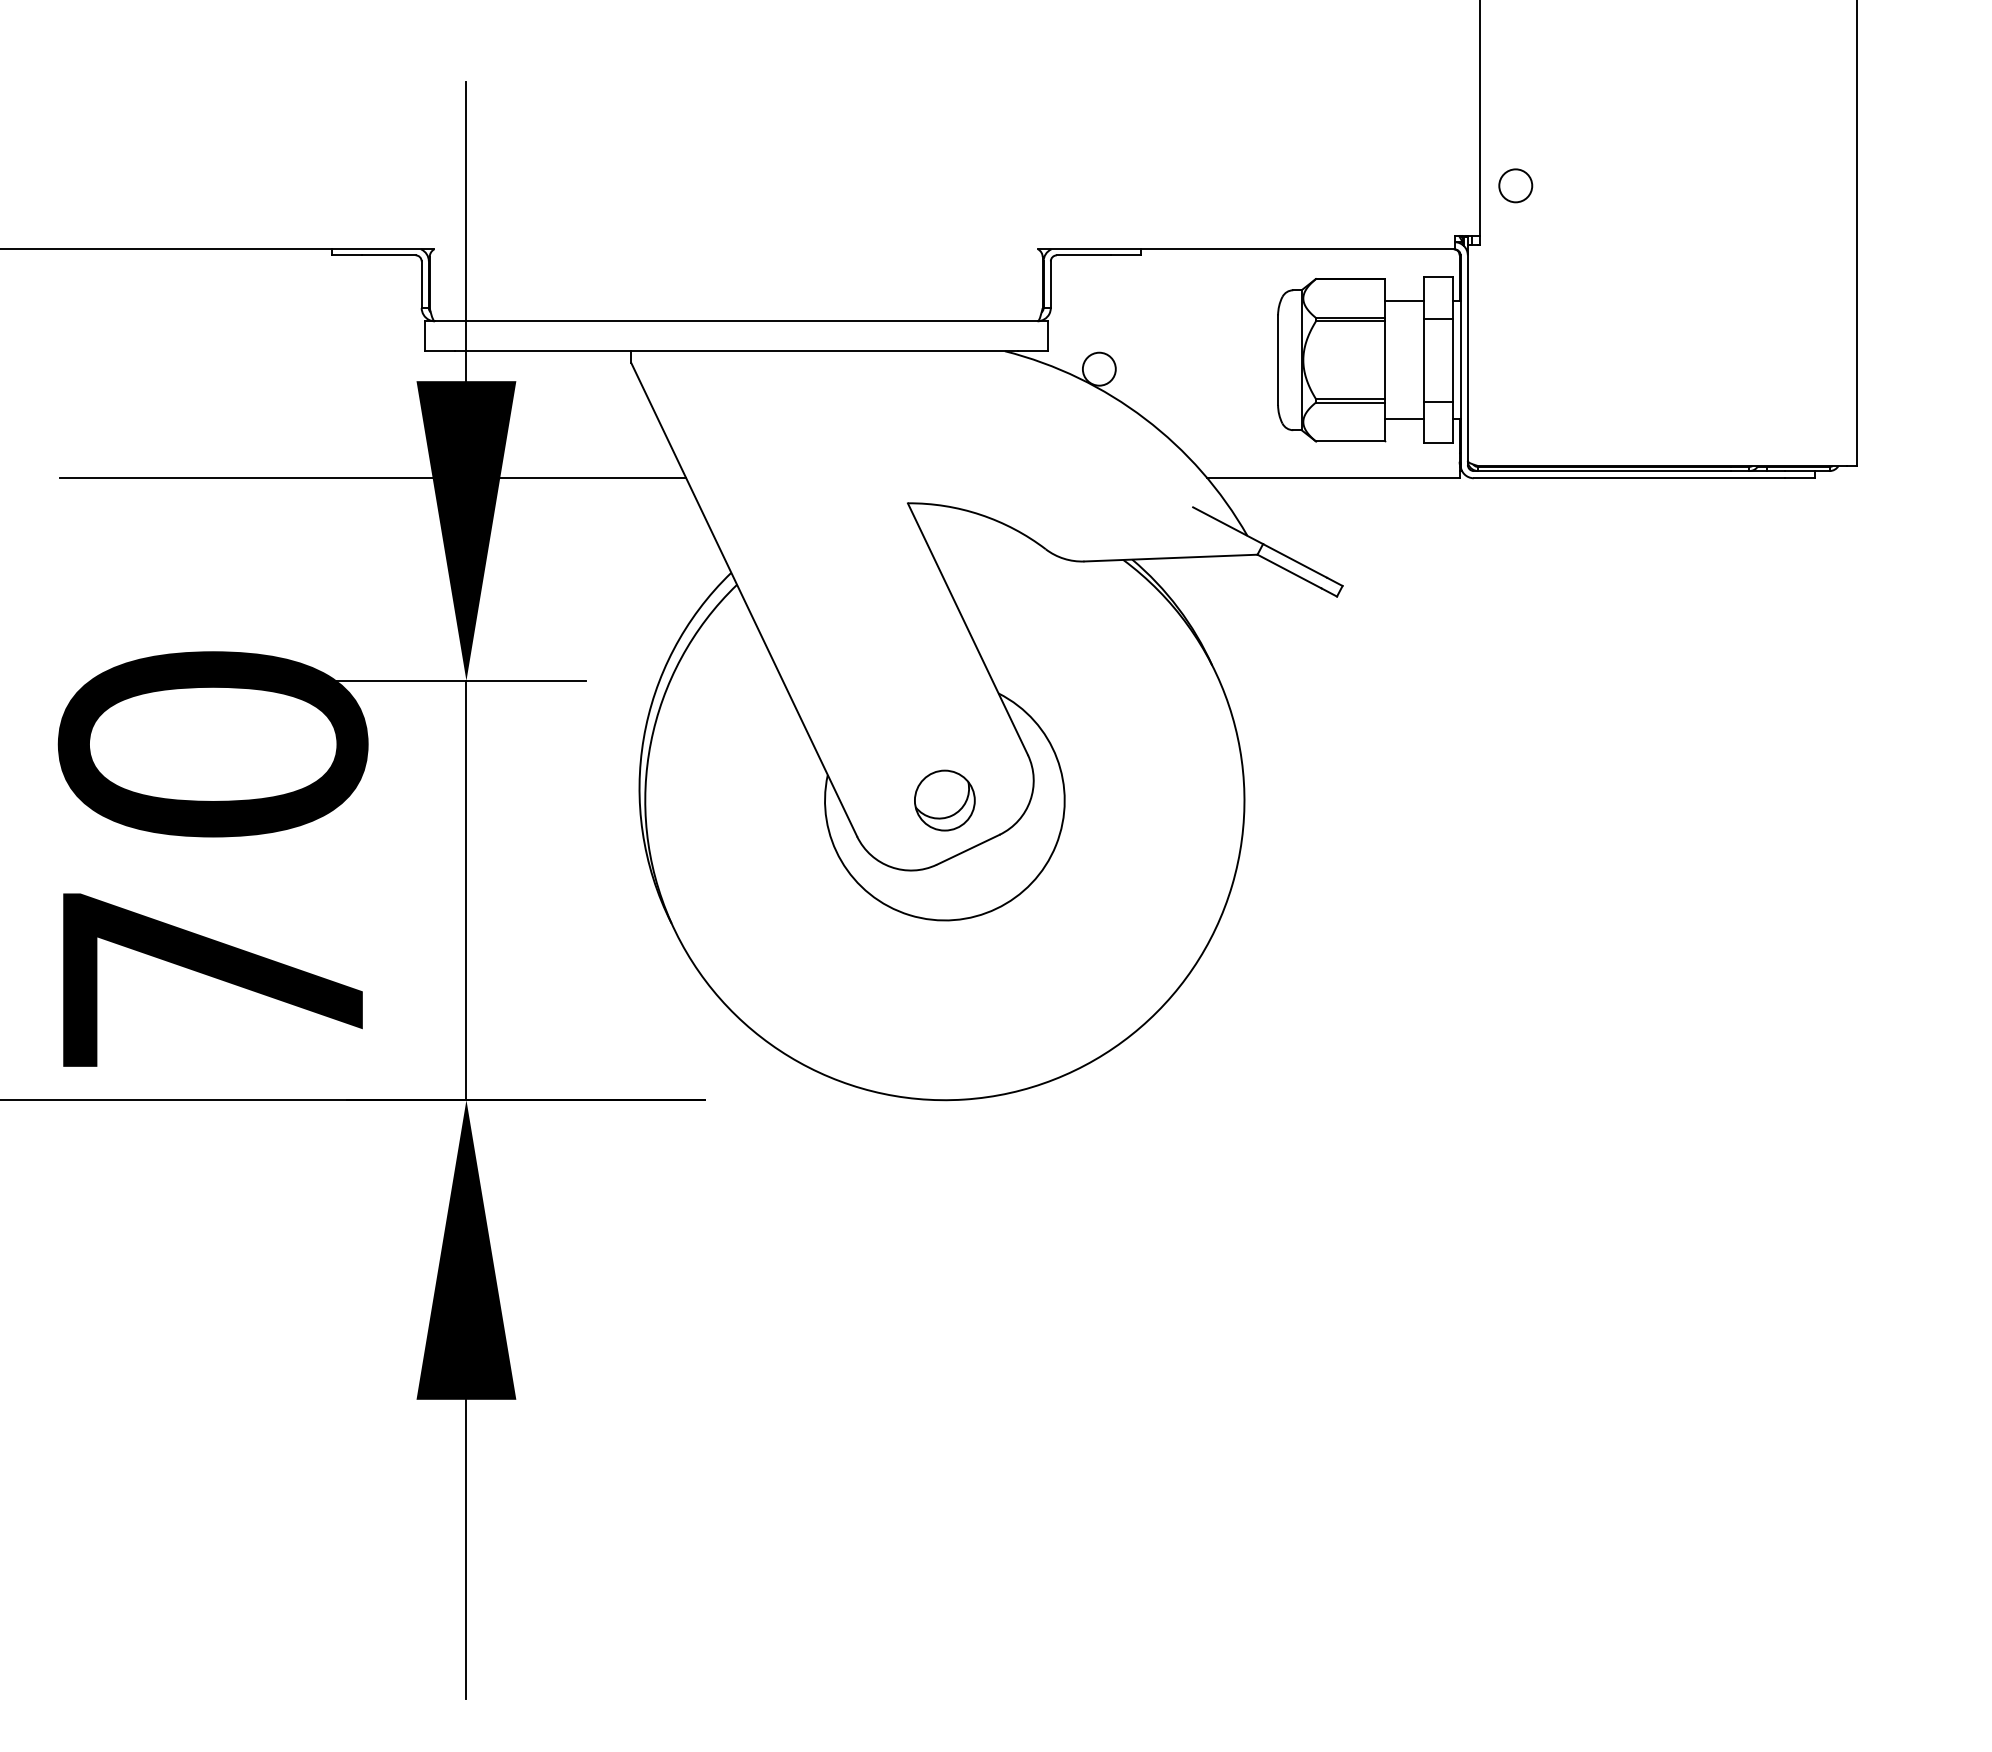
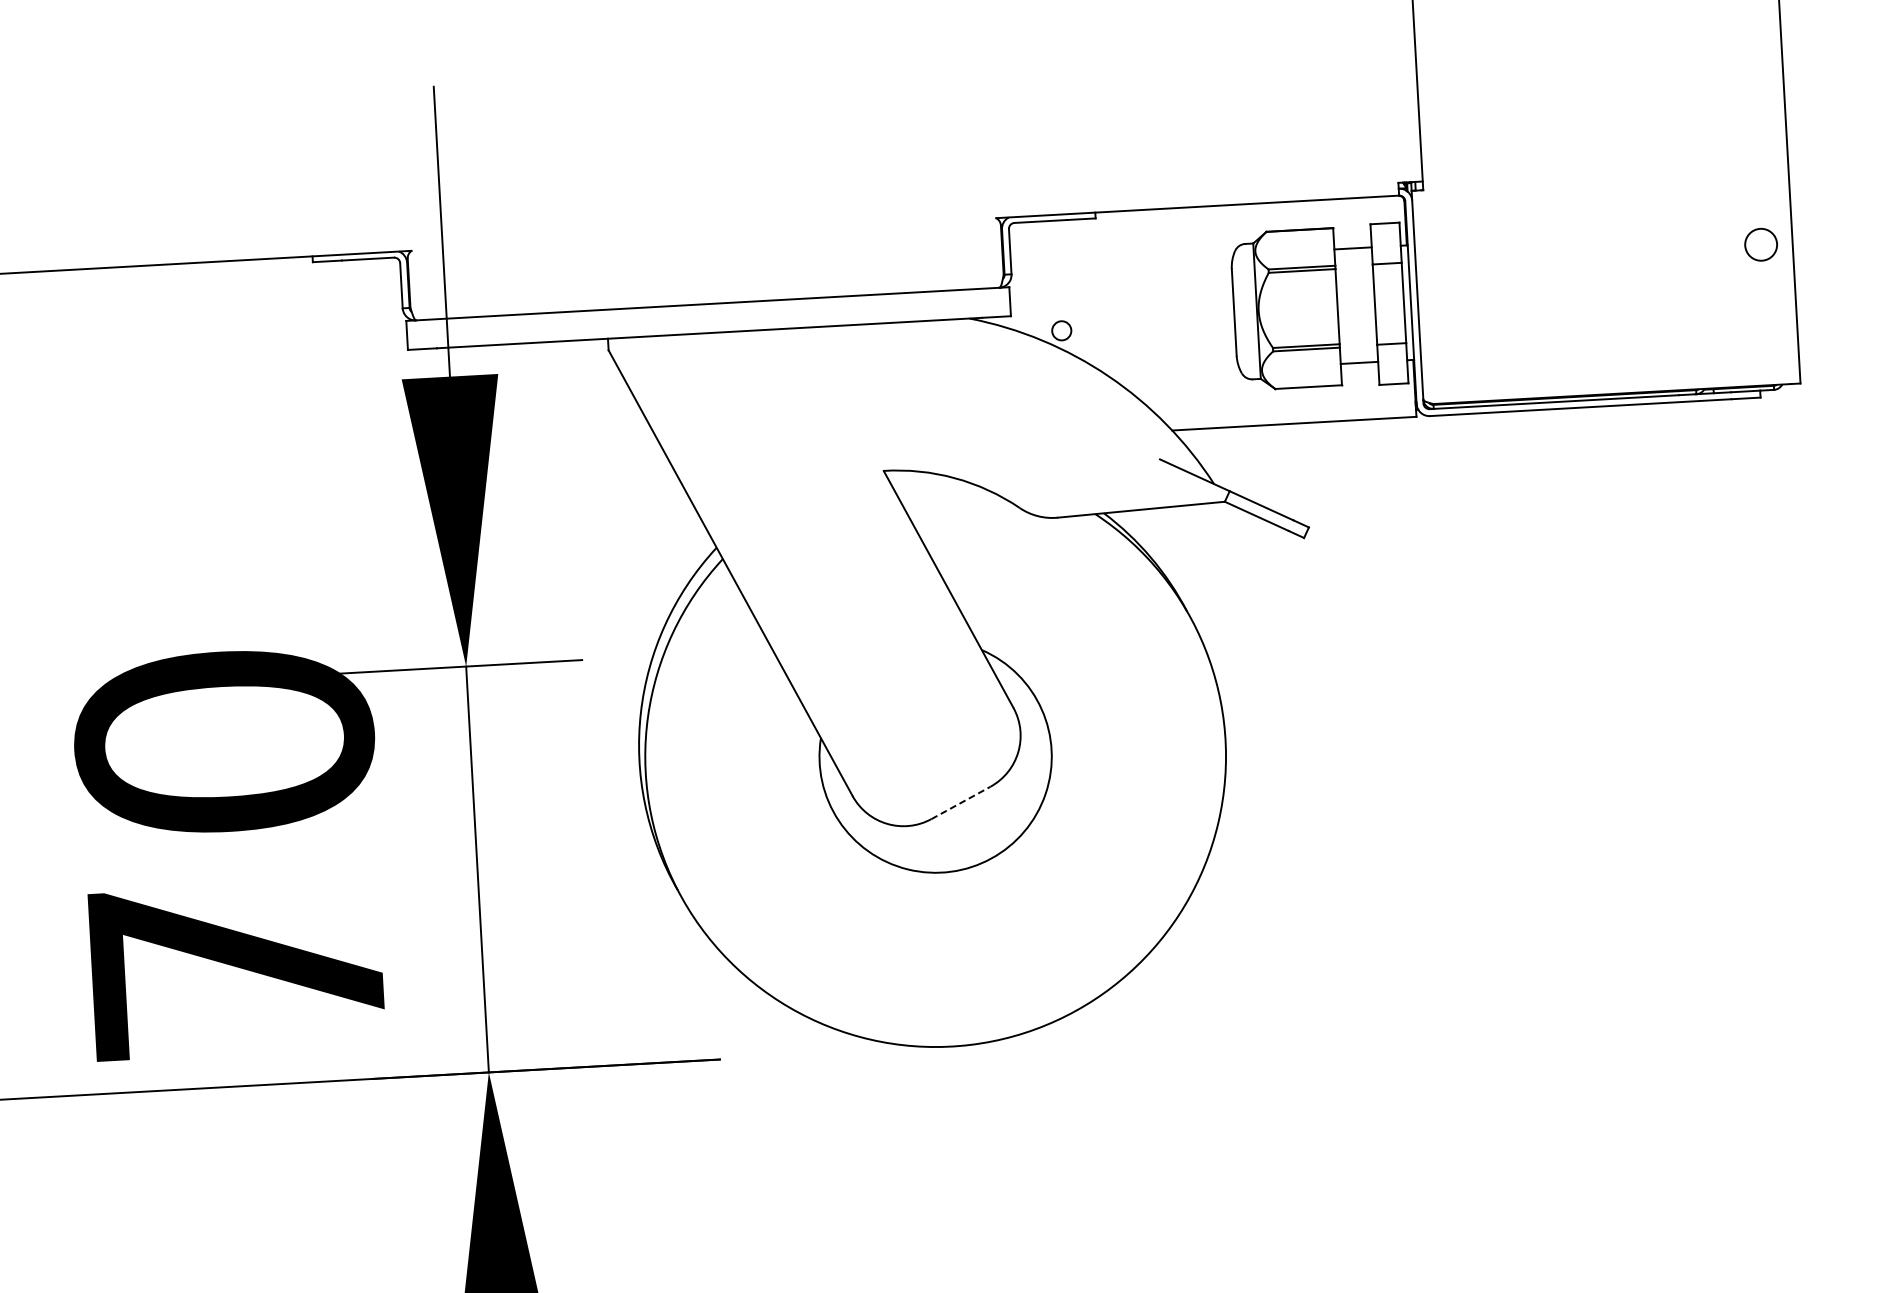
circle: (1515, 185) -> (1760, 244), moved
circle: (1098, 368) -> (1060, 330), size x0.6
line: (372, 478) -> (364, 475), removed
part: (944, 800) -> (935, 756), removed
line: (968, 849) -> (961, 802), solid -> dashed

